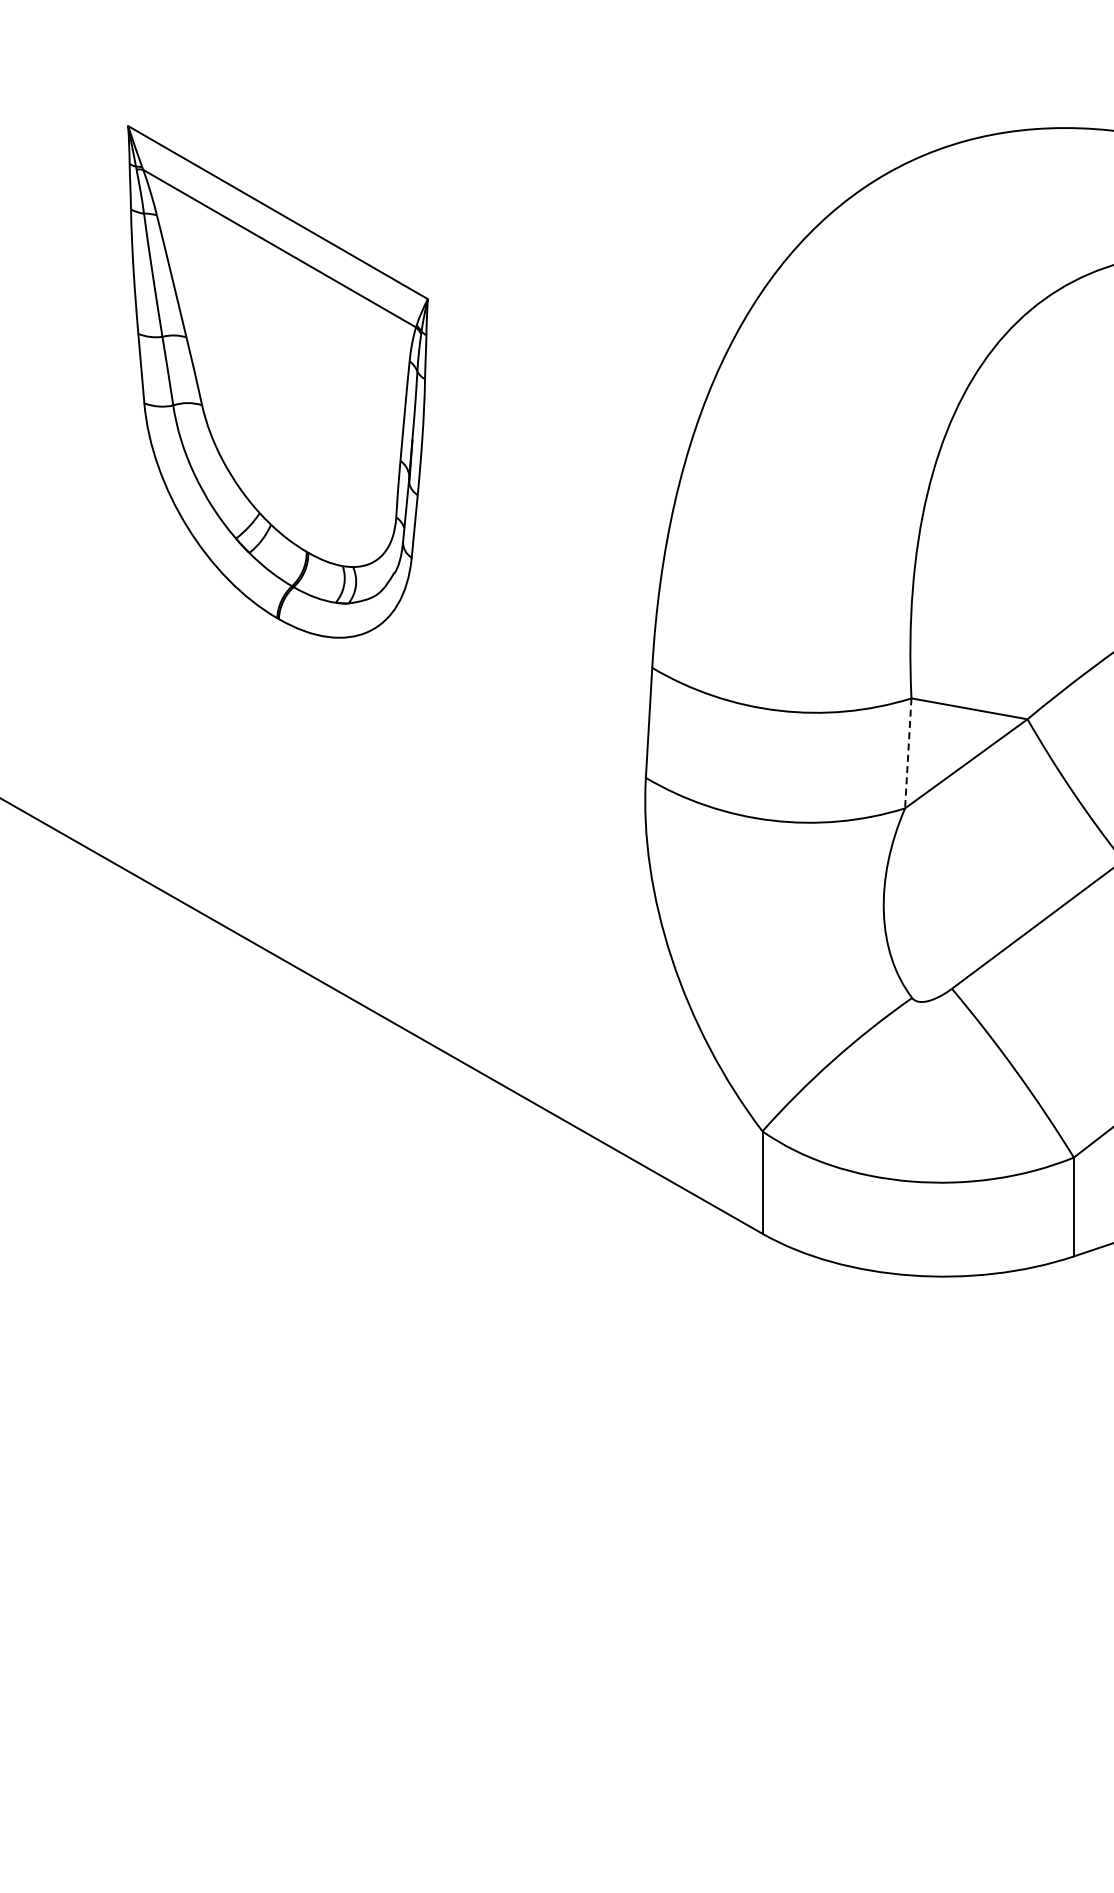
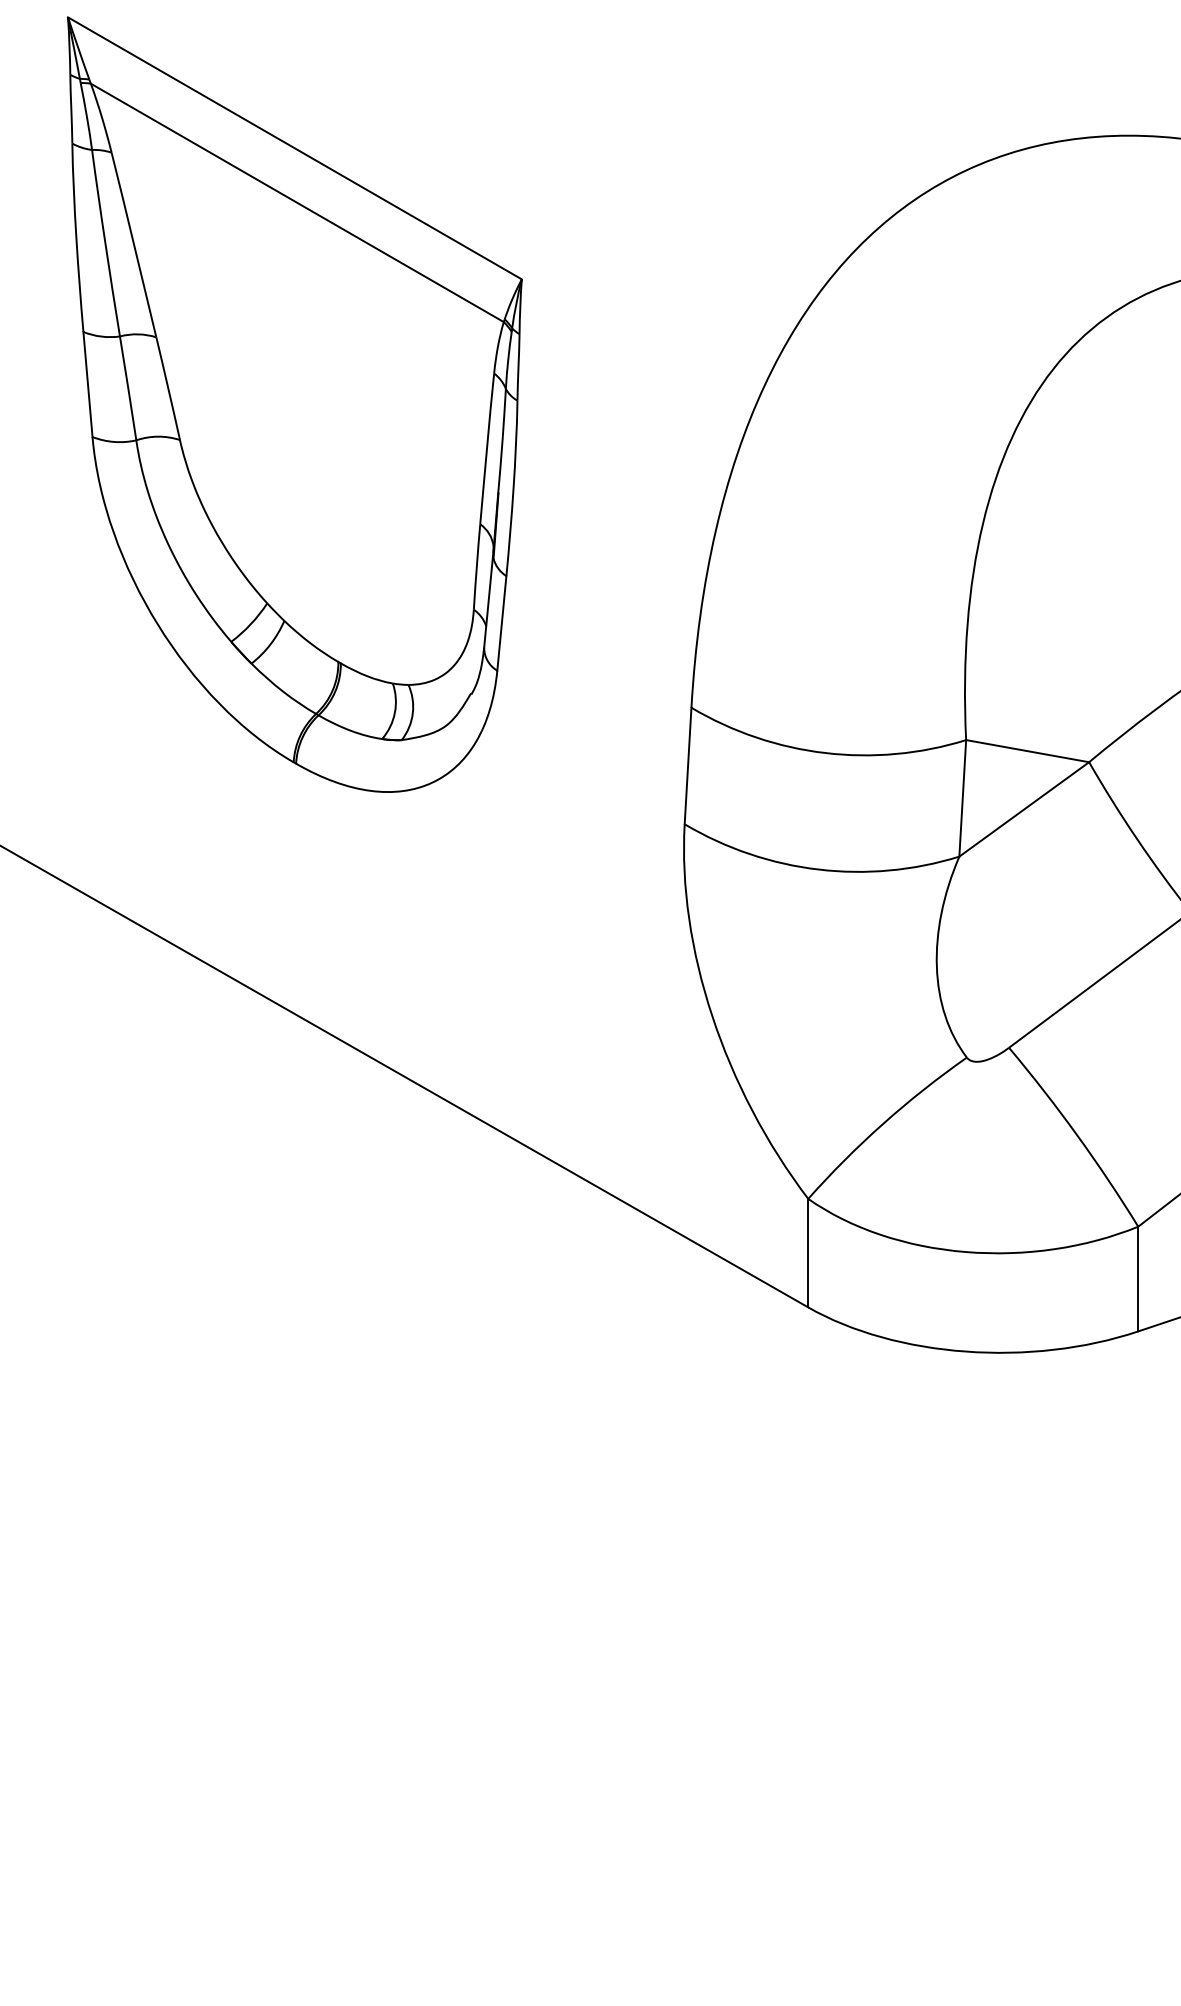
part: (277, 381) -> (294, 404), size x1.43
line: (908, 753) -> (962, 798), dashed -> solid

